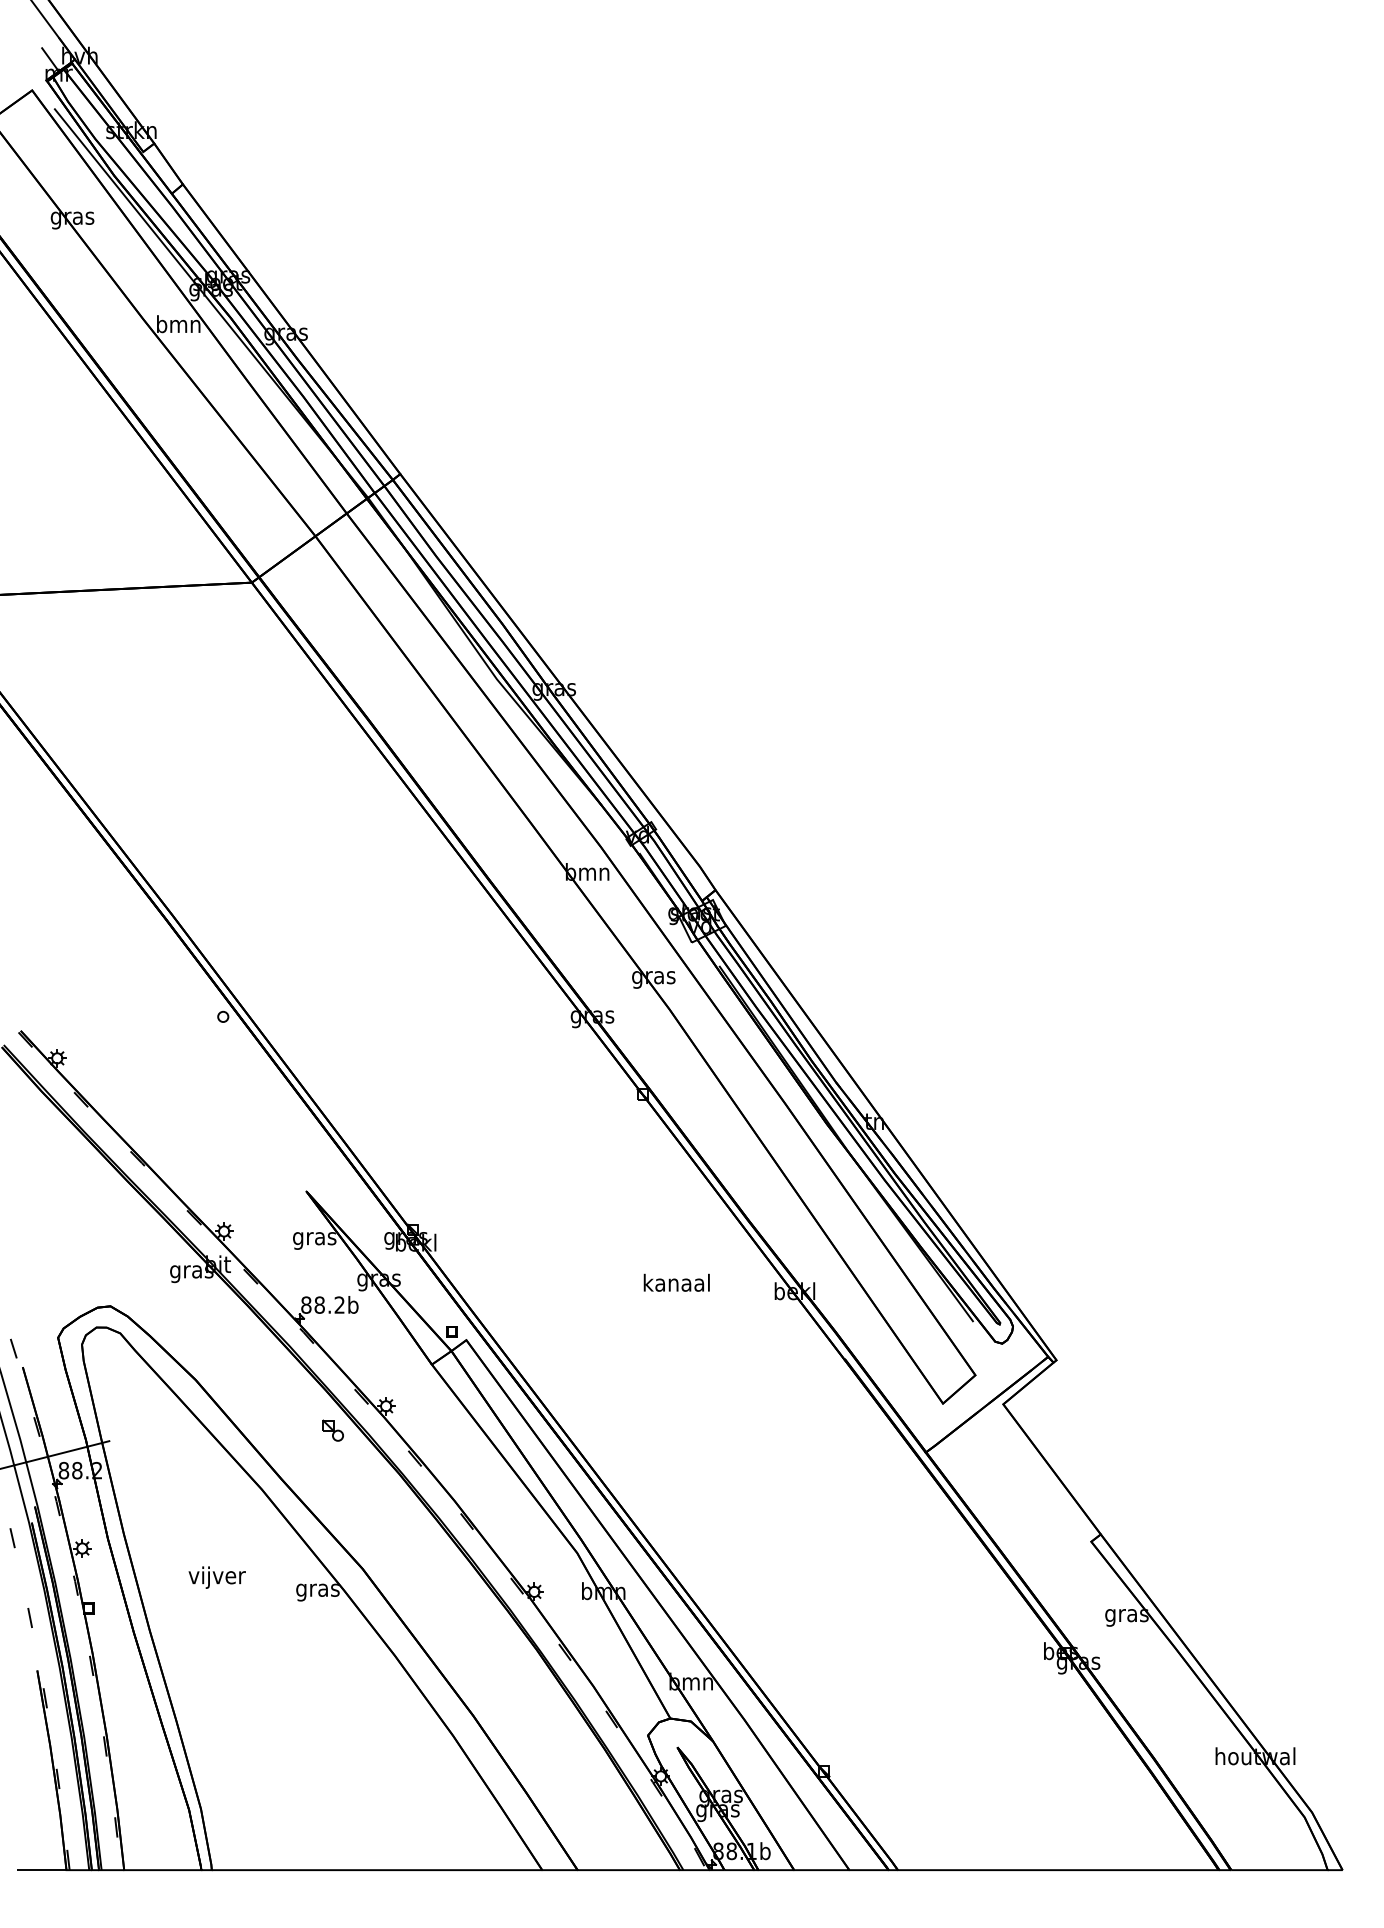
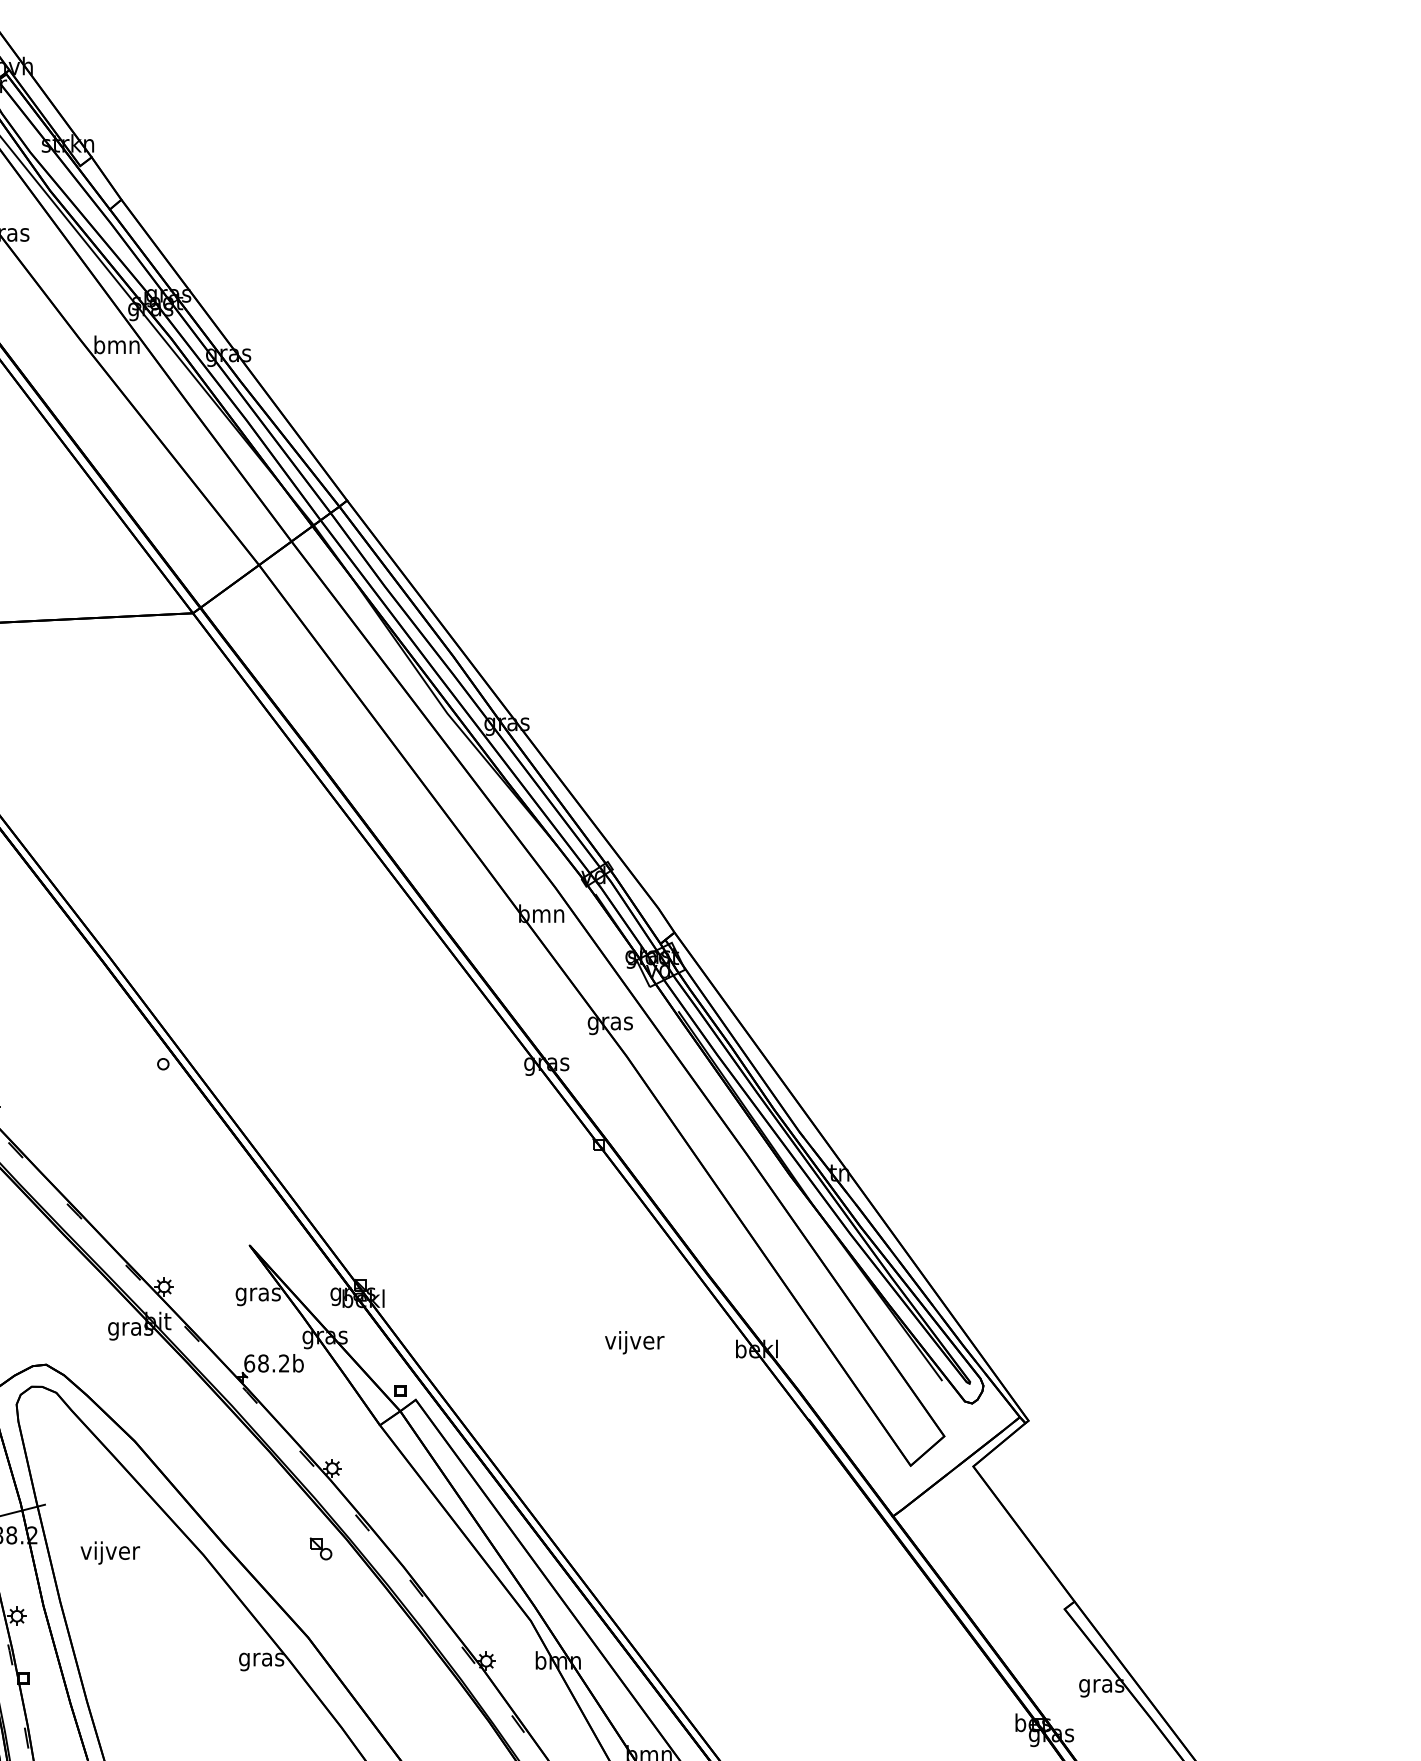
text: (676, 1284) -> (633, 1342), kanaal -> vijver
text: (306, 1304) -> (249, 1362), 88.2b -> 68.2b
part: (332, 1430) -> (320, 1548), moved
text: (216, 1577) -> (109, 1552), moved

